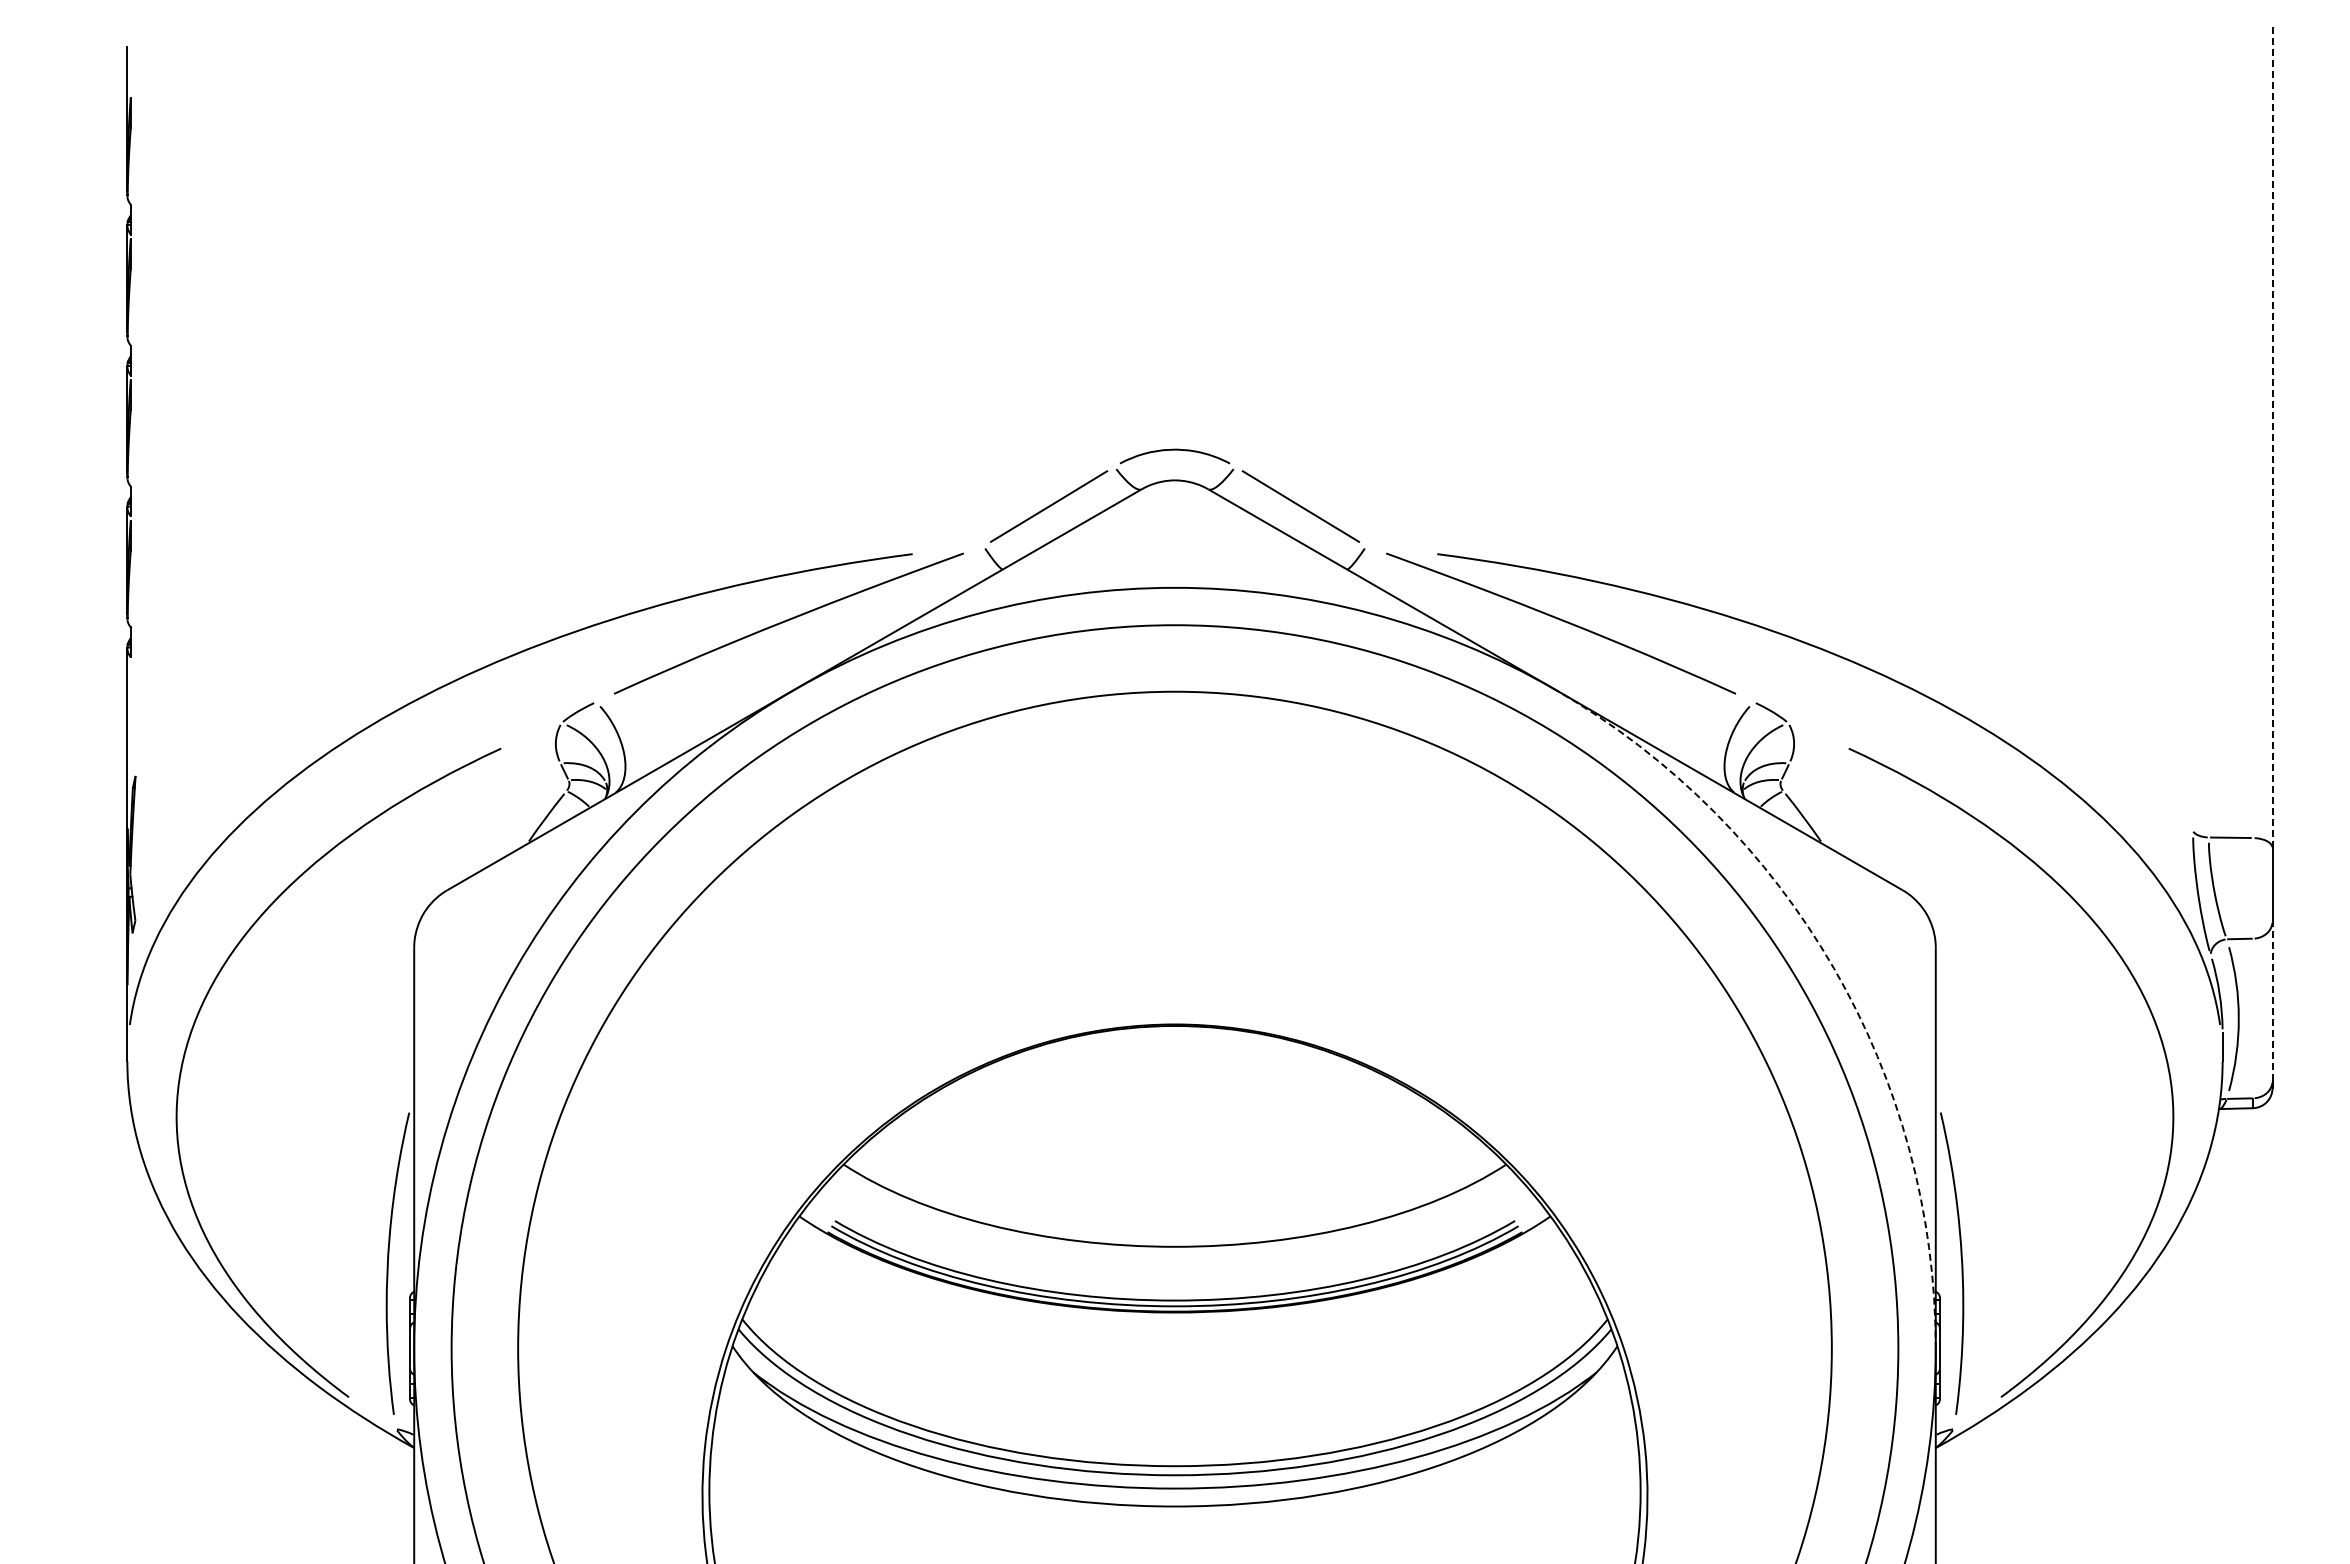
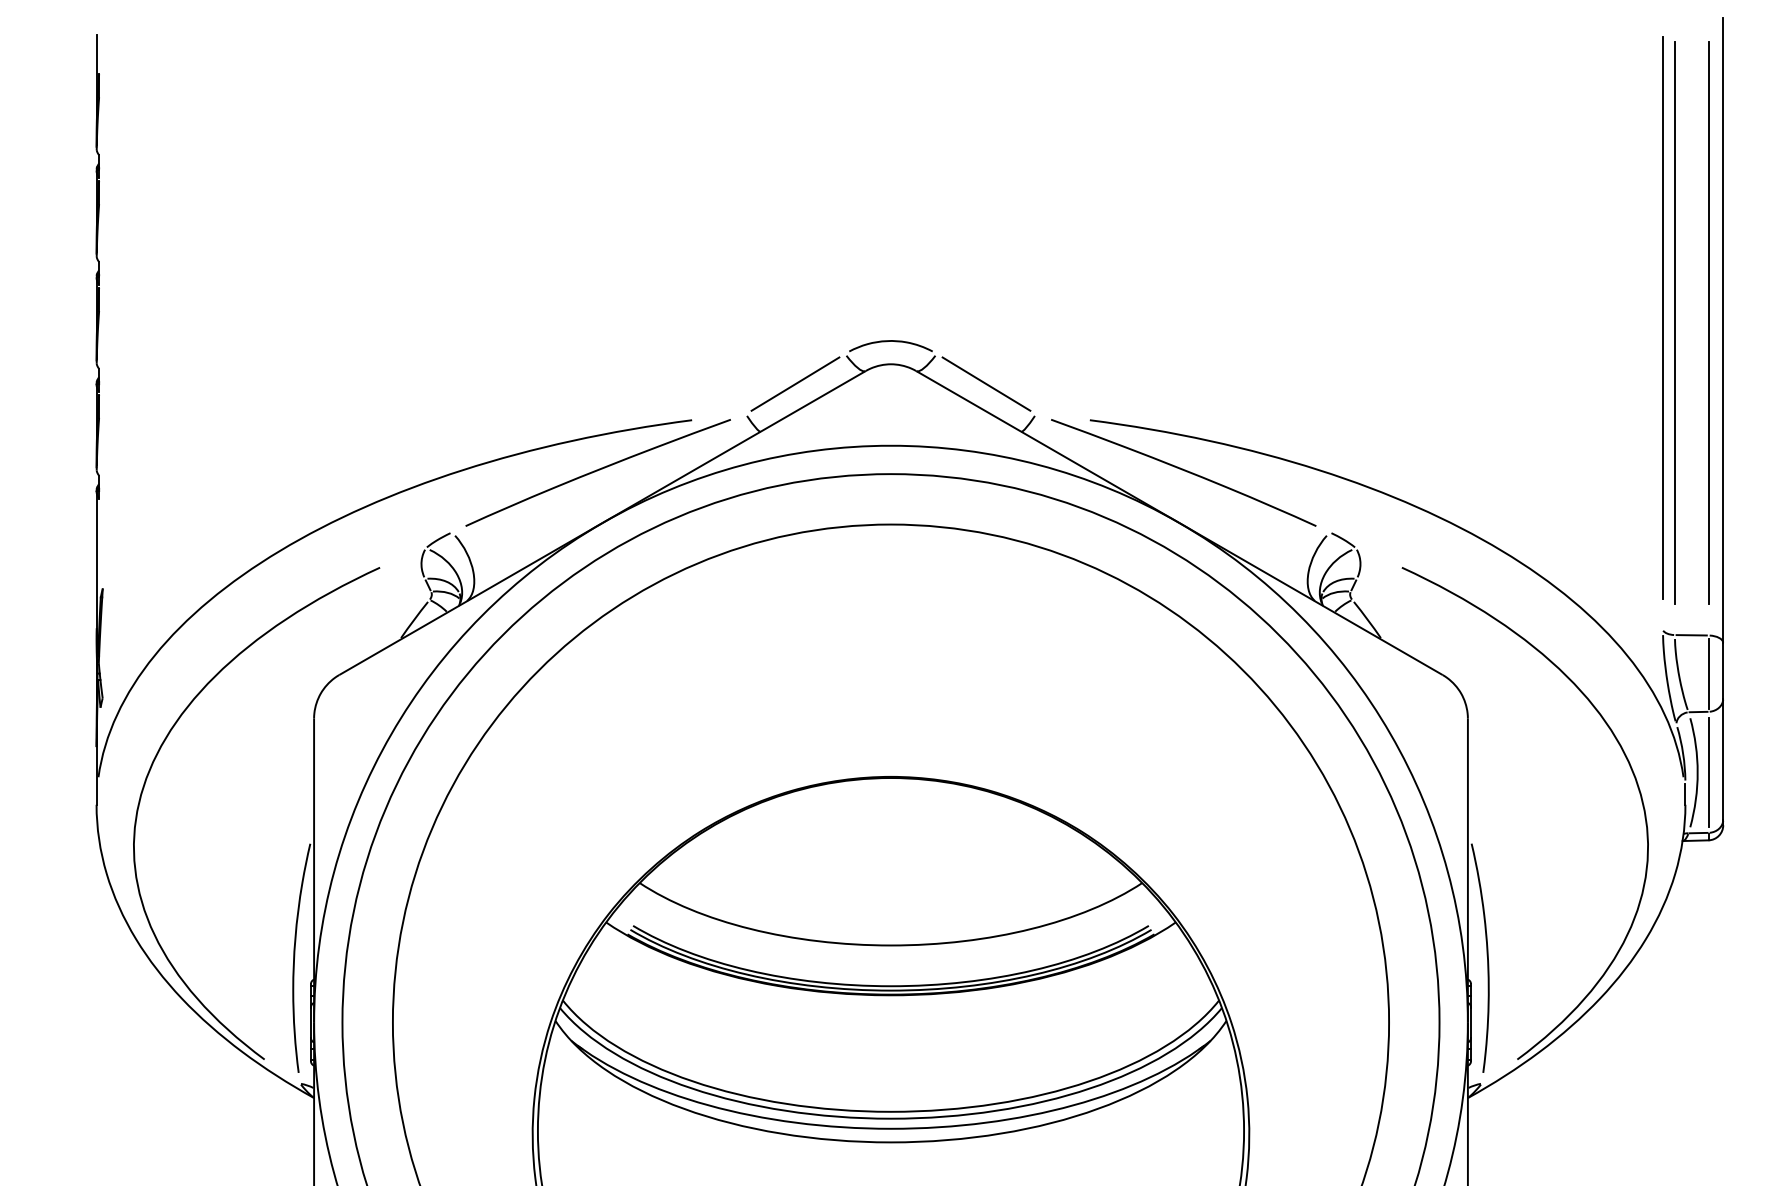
line: (2193, 418) -> (1663, 317), added
line: (2208, 425) -> (1674, 322), added
line: (2253, 425) -> (1708, 322), added
line: (2272, 436) -> (1723, 331), dashed -> solid
line: (2253, 889) -> (1708, 674), added
arc: (1833, 968) -> (1390, 734), dashed -> solid
line: (2272, 1001) -> (1723, 759), dashed -> solid
line: (2253, 1018) -> (1708, 772), added

